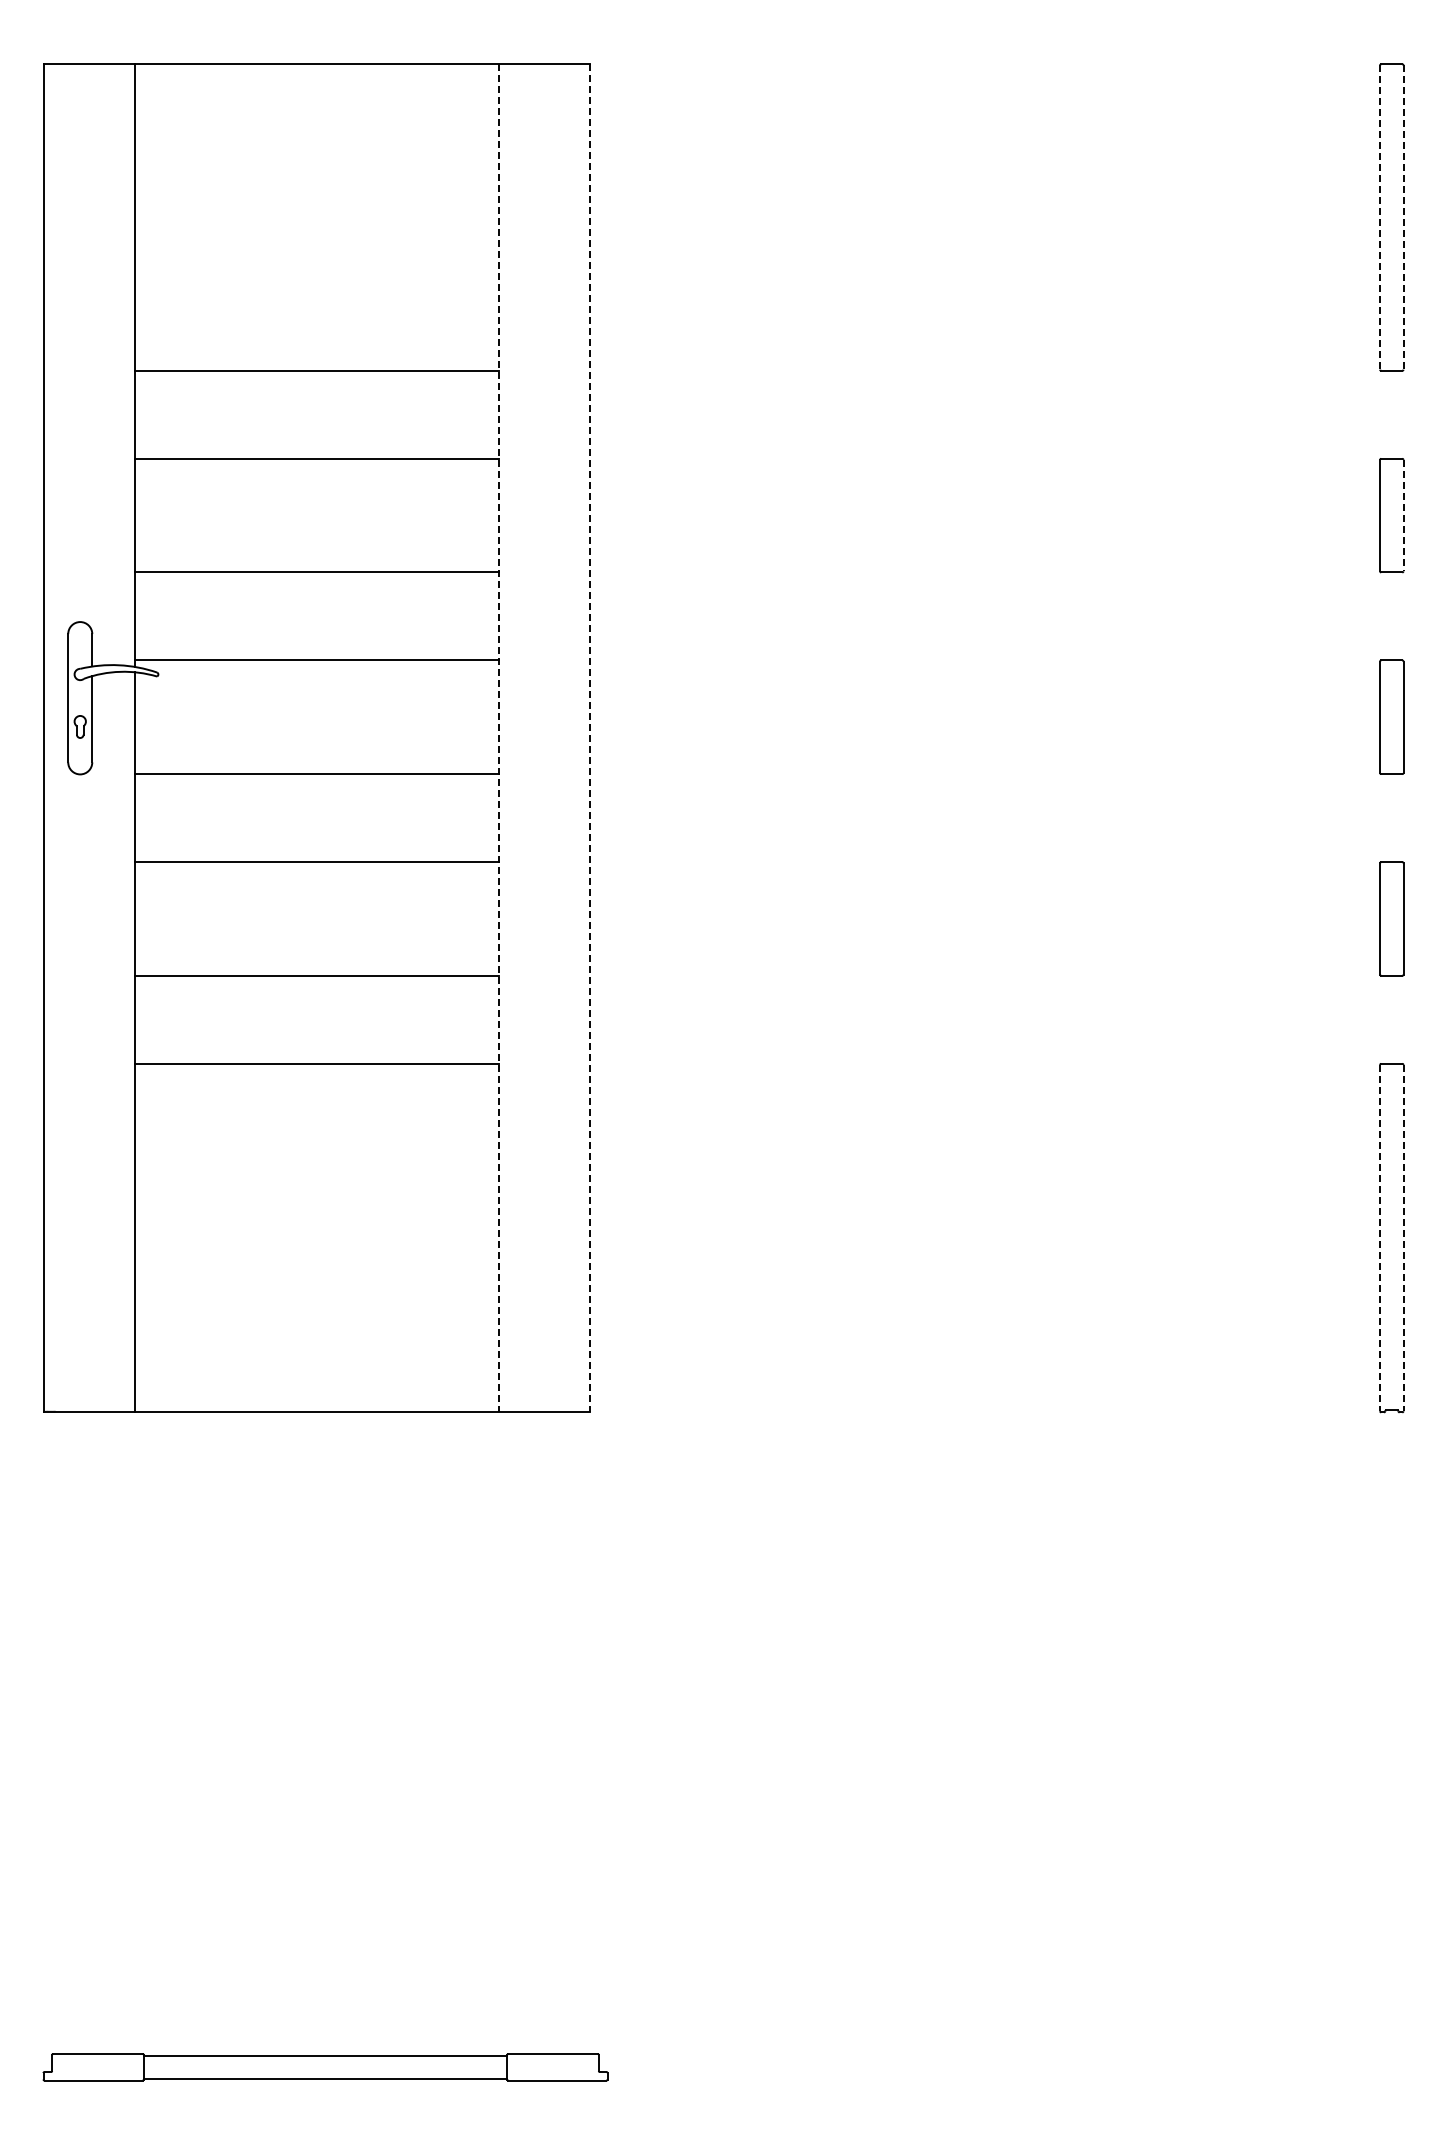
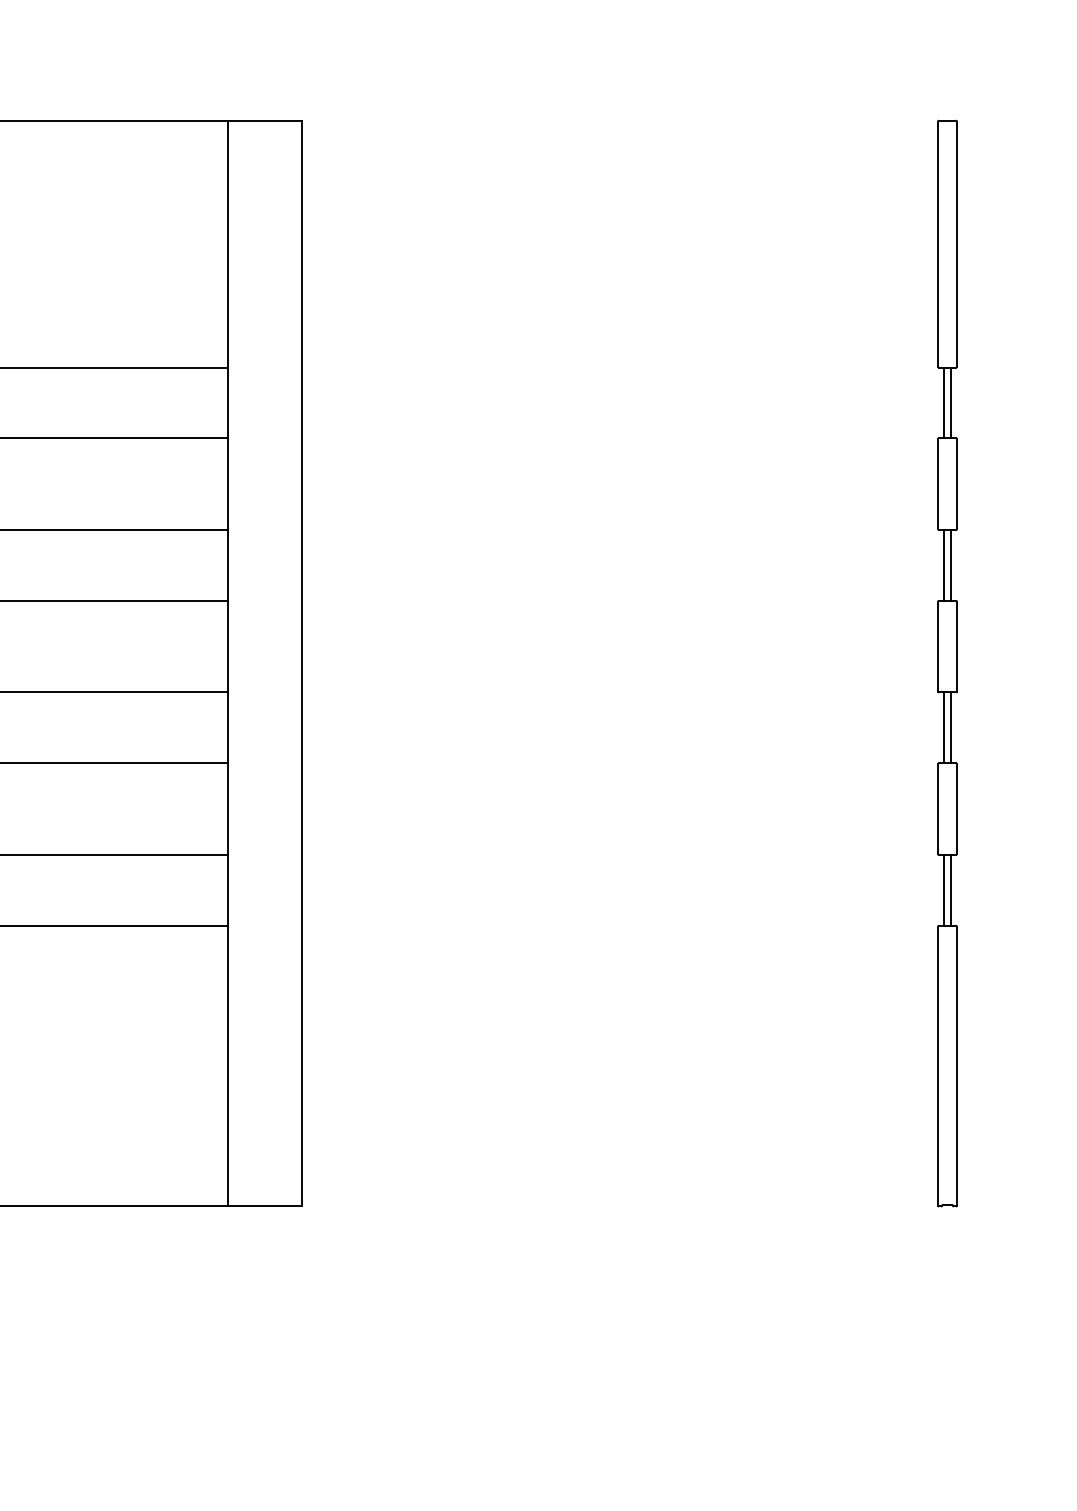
line: (1380, 218) -> (938, 244), dashed -> solid
line: (1403, 218) -> (956, 244), dashed -> solid
line: (1387, 414) -> (944, 402), added
line: (1395, 414) -> (950, 402), added
line: (1403, 515) -> (956, 484), dashed -> solid
line: (1387, 616) -> (944, 565), added
line: (1395, 616) -> (950, 565), added
line: (498, 738) -> (227, 663), dashed -> solid
line: (590, 738) -> (302, 663), dashed -> solid
line: (1387, 818) -> (944, 728), added
line: (1395, 818) -> (950, 728), added
line: (1387, 1019) -> (944, 890), added
line: (1395, 1019) -> (950, 890), added
line: (1380, 1238) -> (938, 1066), dashed -> solid
line: (1403, 1238) -> (956, 1066), dashed -> solid

